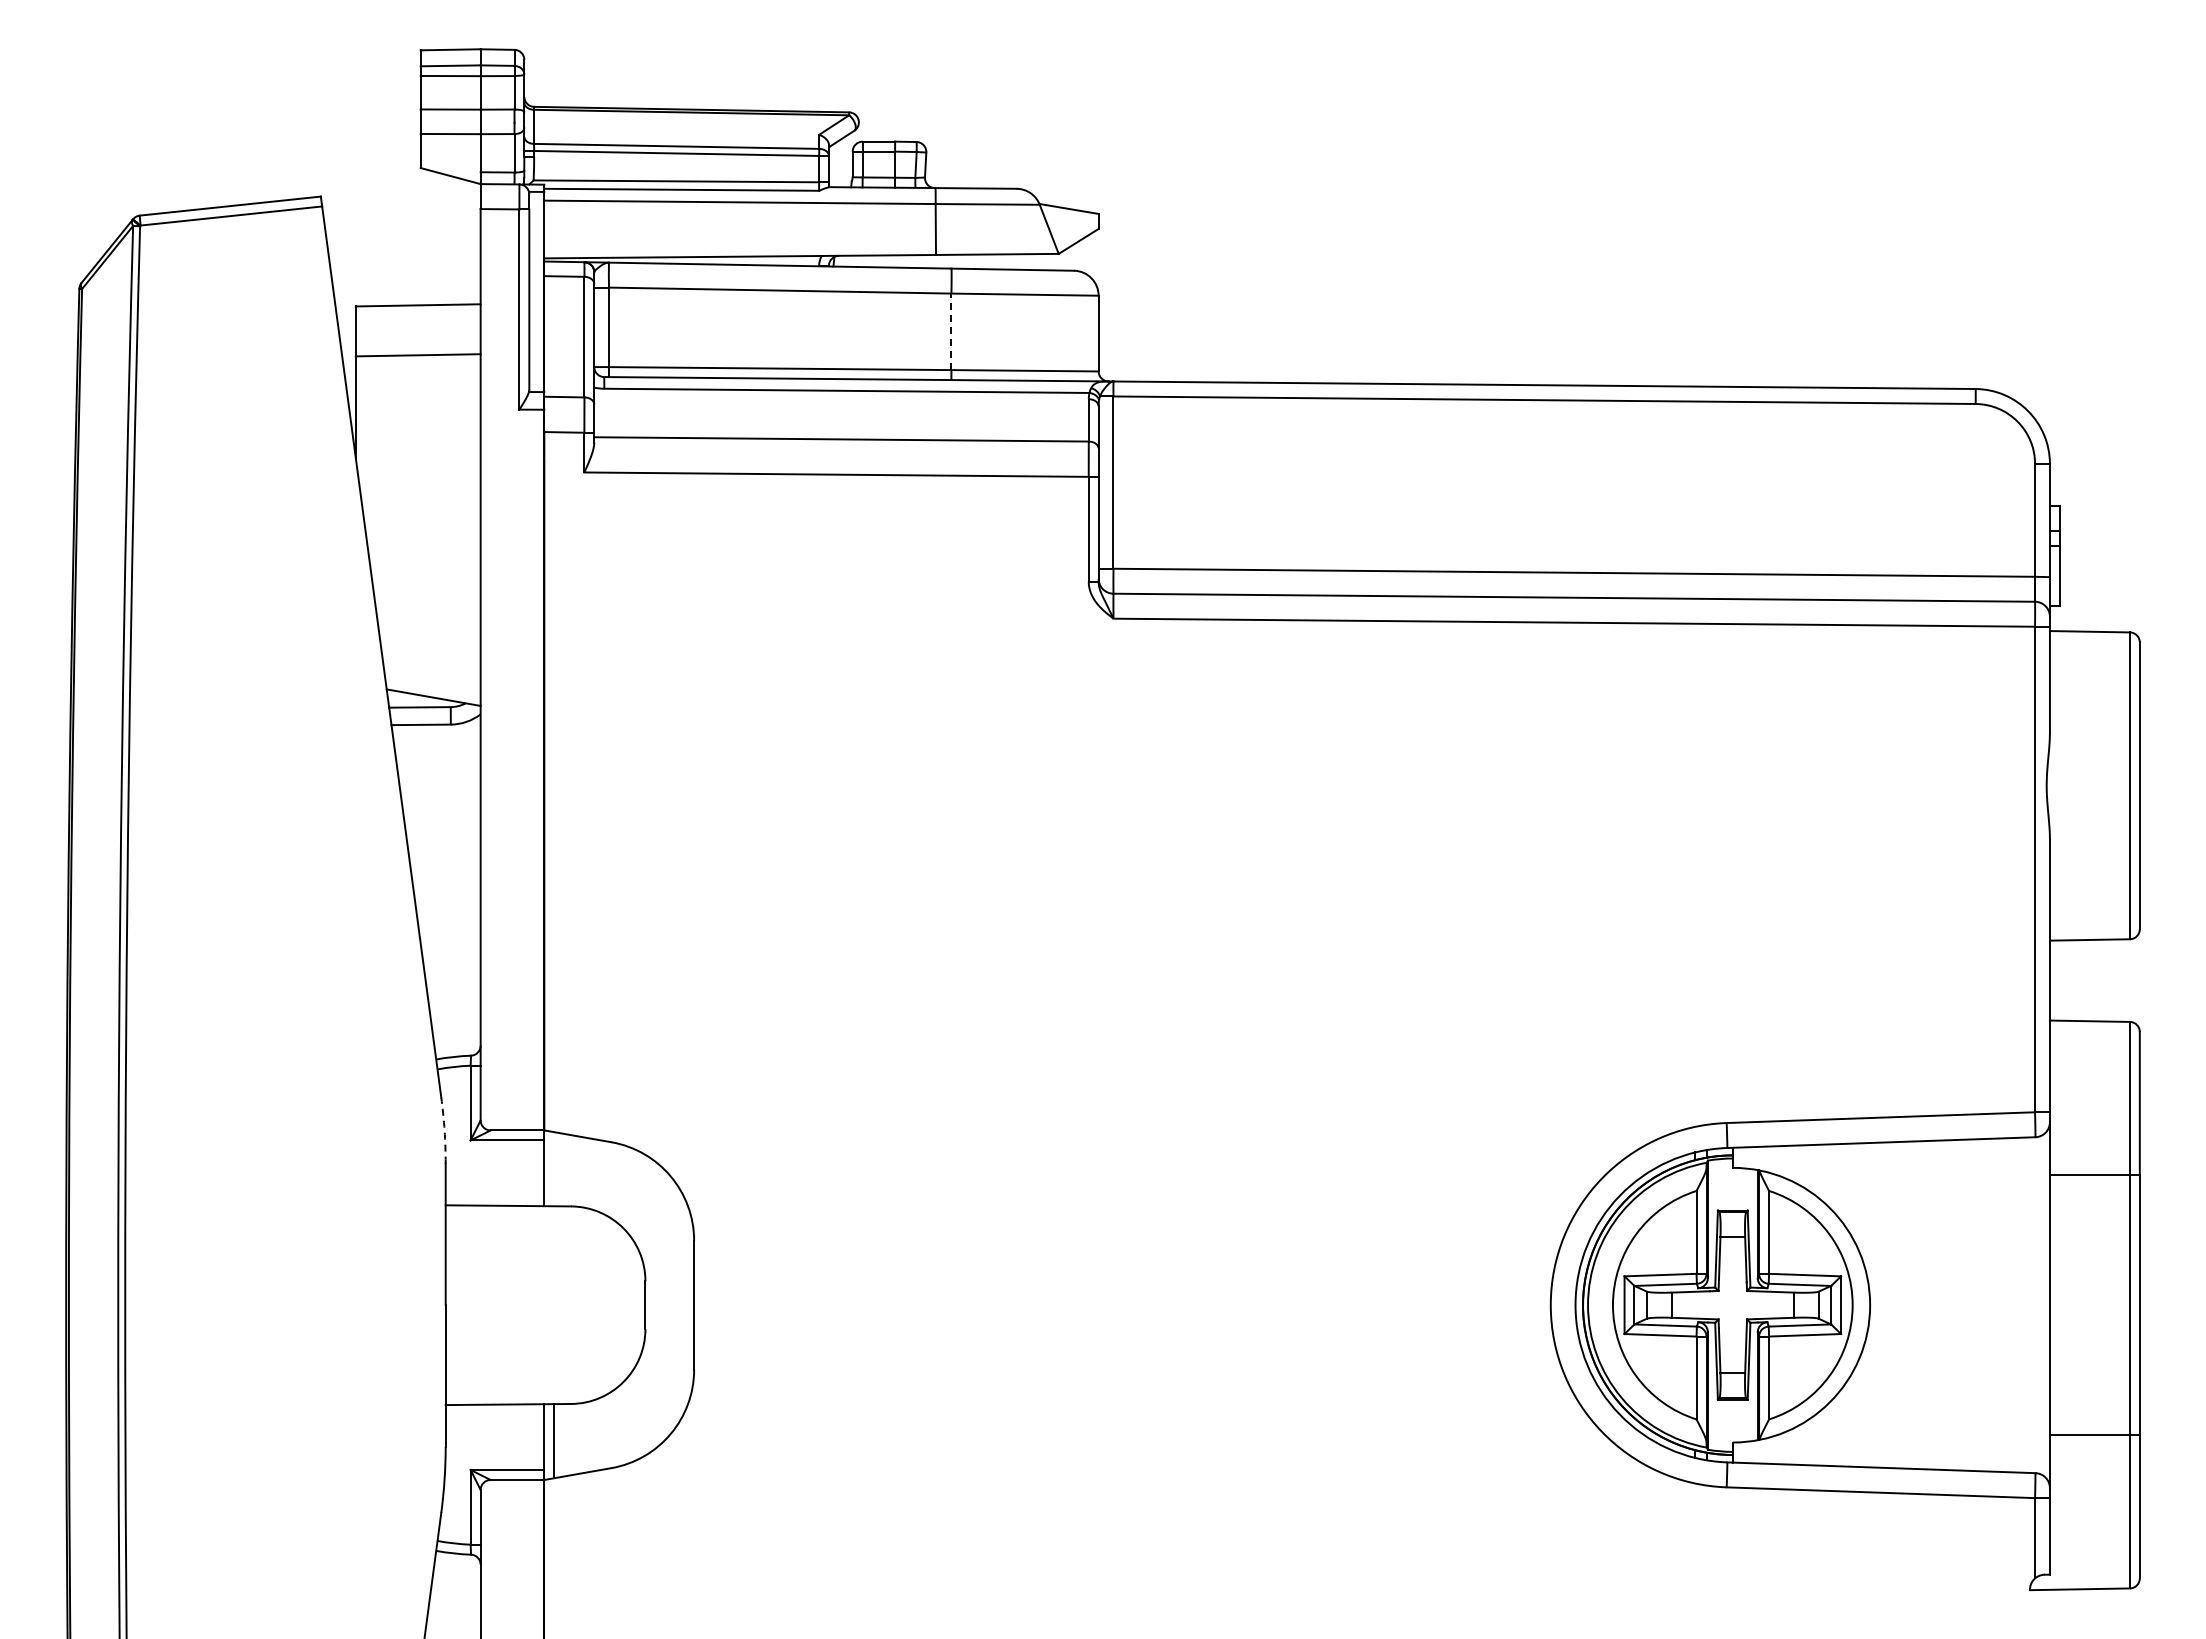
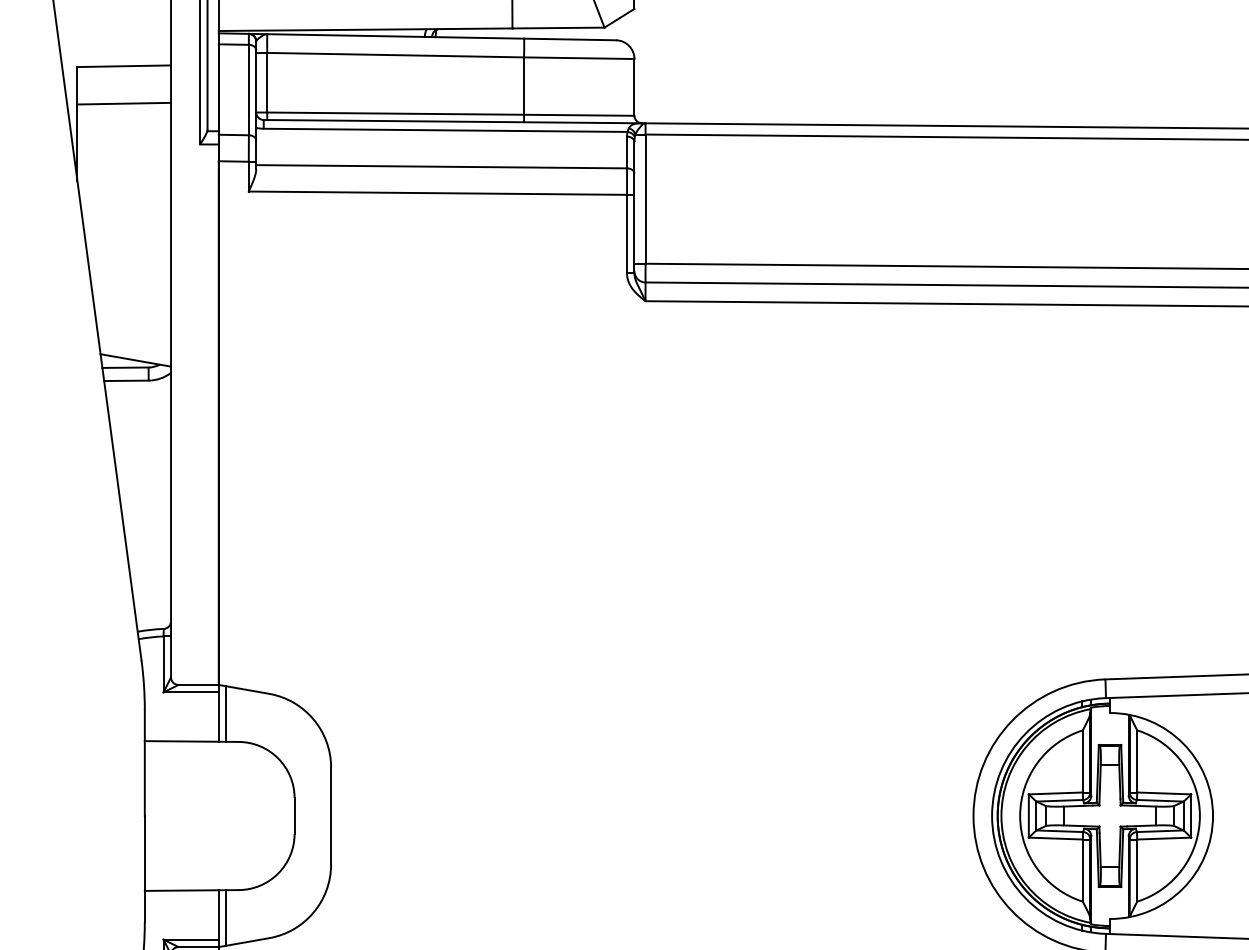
line: (951, 331) -> (524, 85), dashed -> solid
arc: (444, 1130) -> (143, 685), dashed -> solid
line: (554, 1169) -> (226, 714), added

